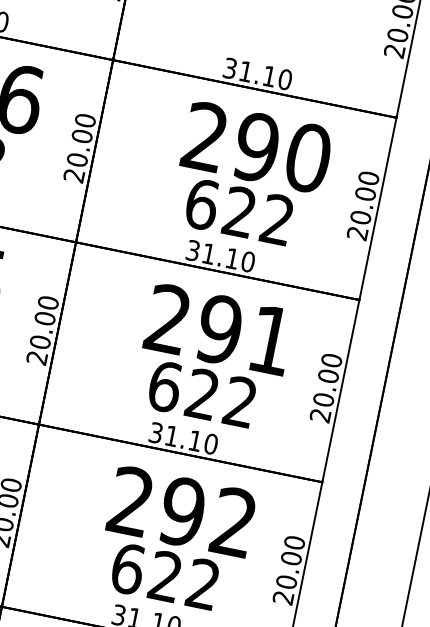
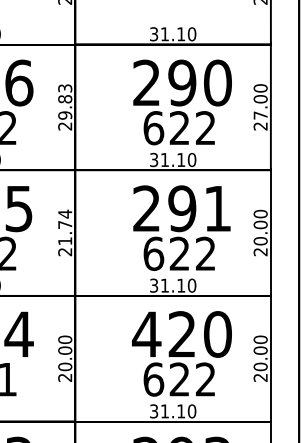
text: (81, 139) -> (65, 101), 20.00 -> 29.83
text: (360, 217) -> (260, 115), 20.00 -> 27.00
text: (44, 322) -> (65, 227), 20.00 -> 21.74
text: (181, 511) -> (181, 334), 292 -> 420

